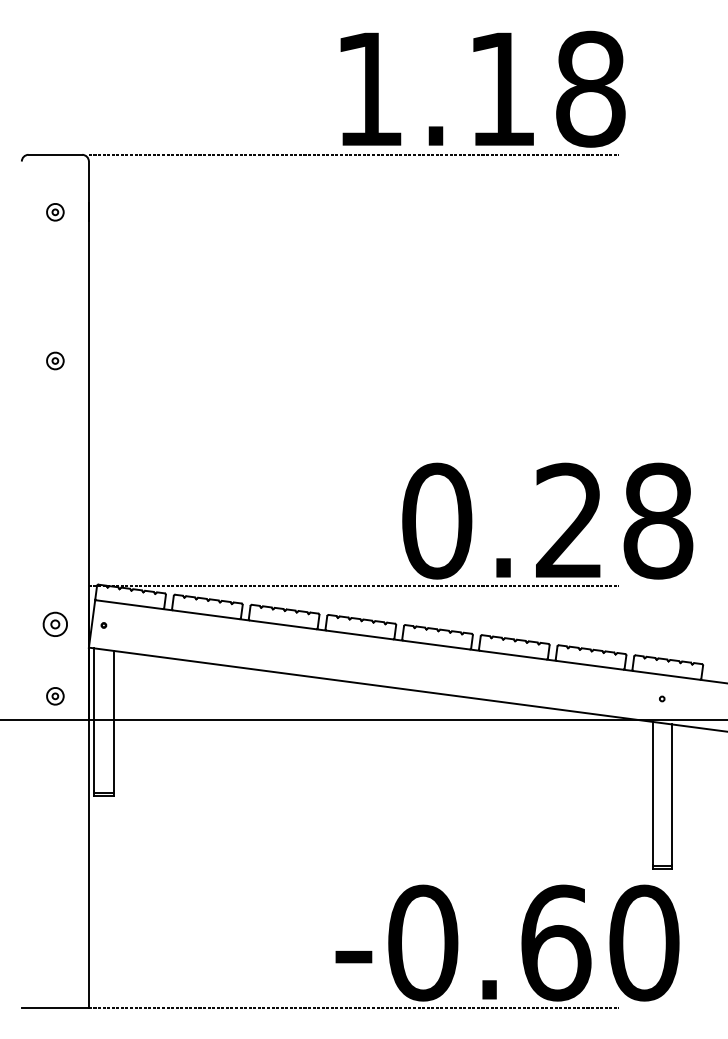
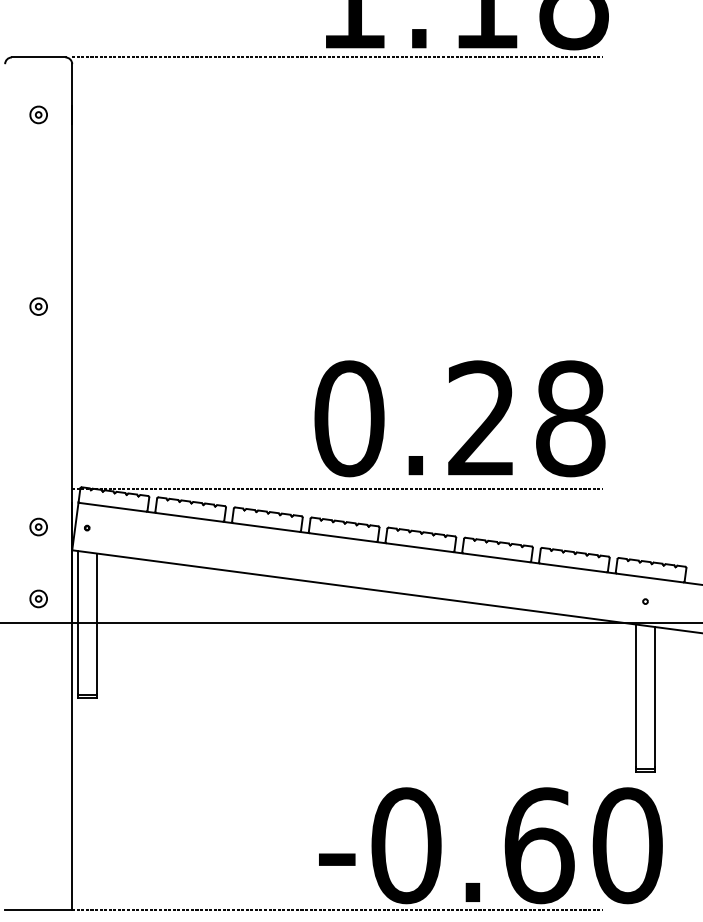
part: (55, 360) -> (38, 306), moved
text: (547, 520) -> (459, 418), moved
part: (55, 624) -> (38, 527), size x0.71

